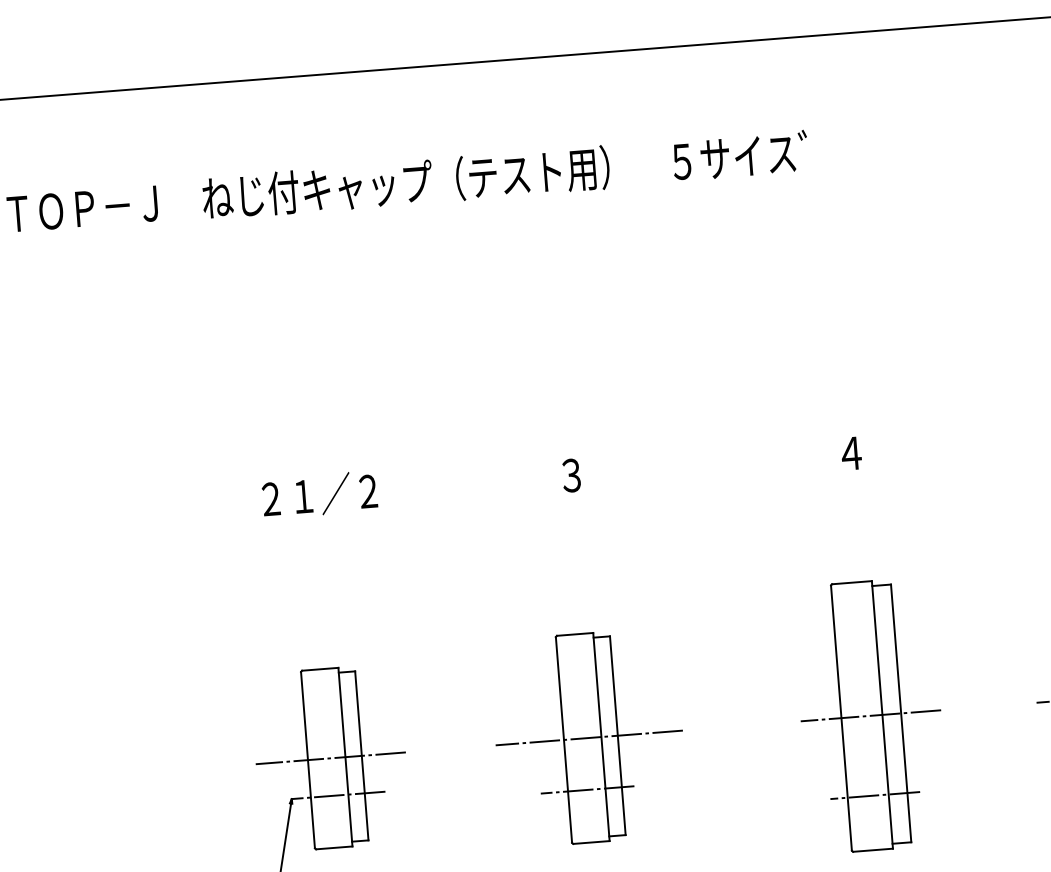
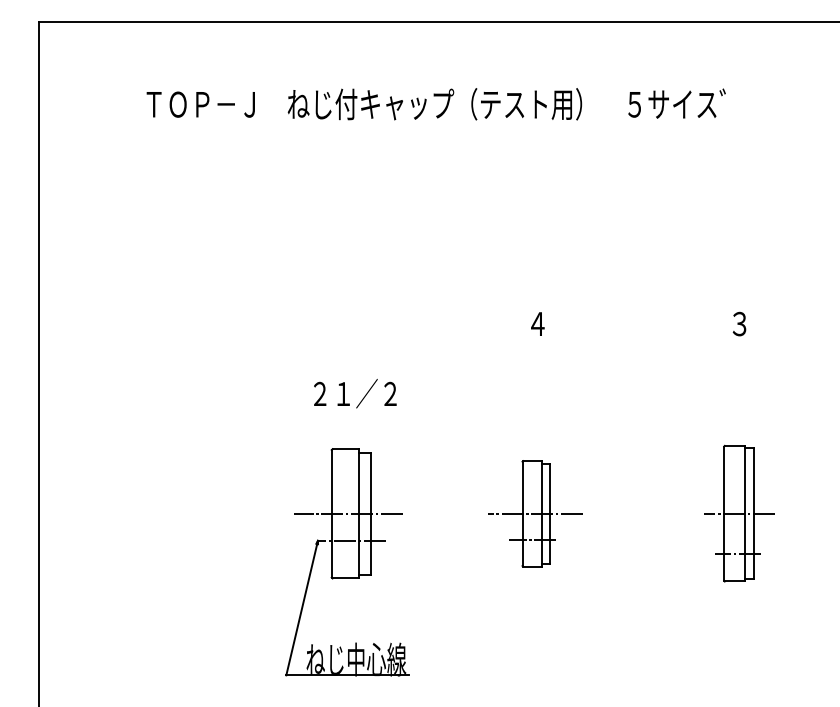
text: (850, 452) -> (739, 323), ４ -> ３
text: (571, 474) -> (537, 323), ３ -> ４
text: (320, 494) -> (355, 393), moved
part: (869, 715) -> (738, 513), size x0.7
part: (589, 737) -> (535, 513), size x0.7

